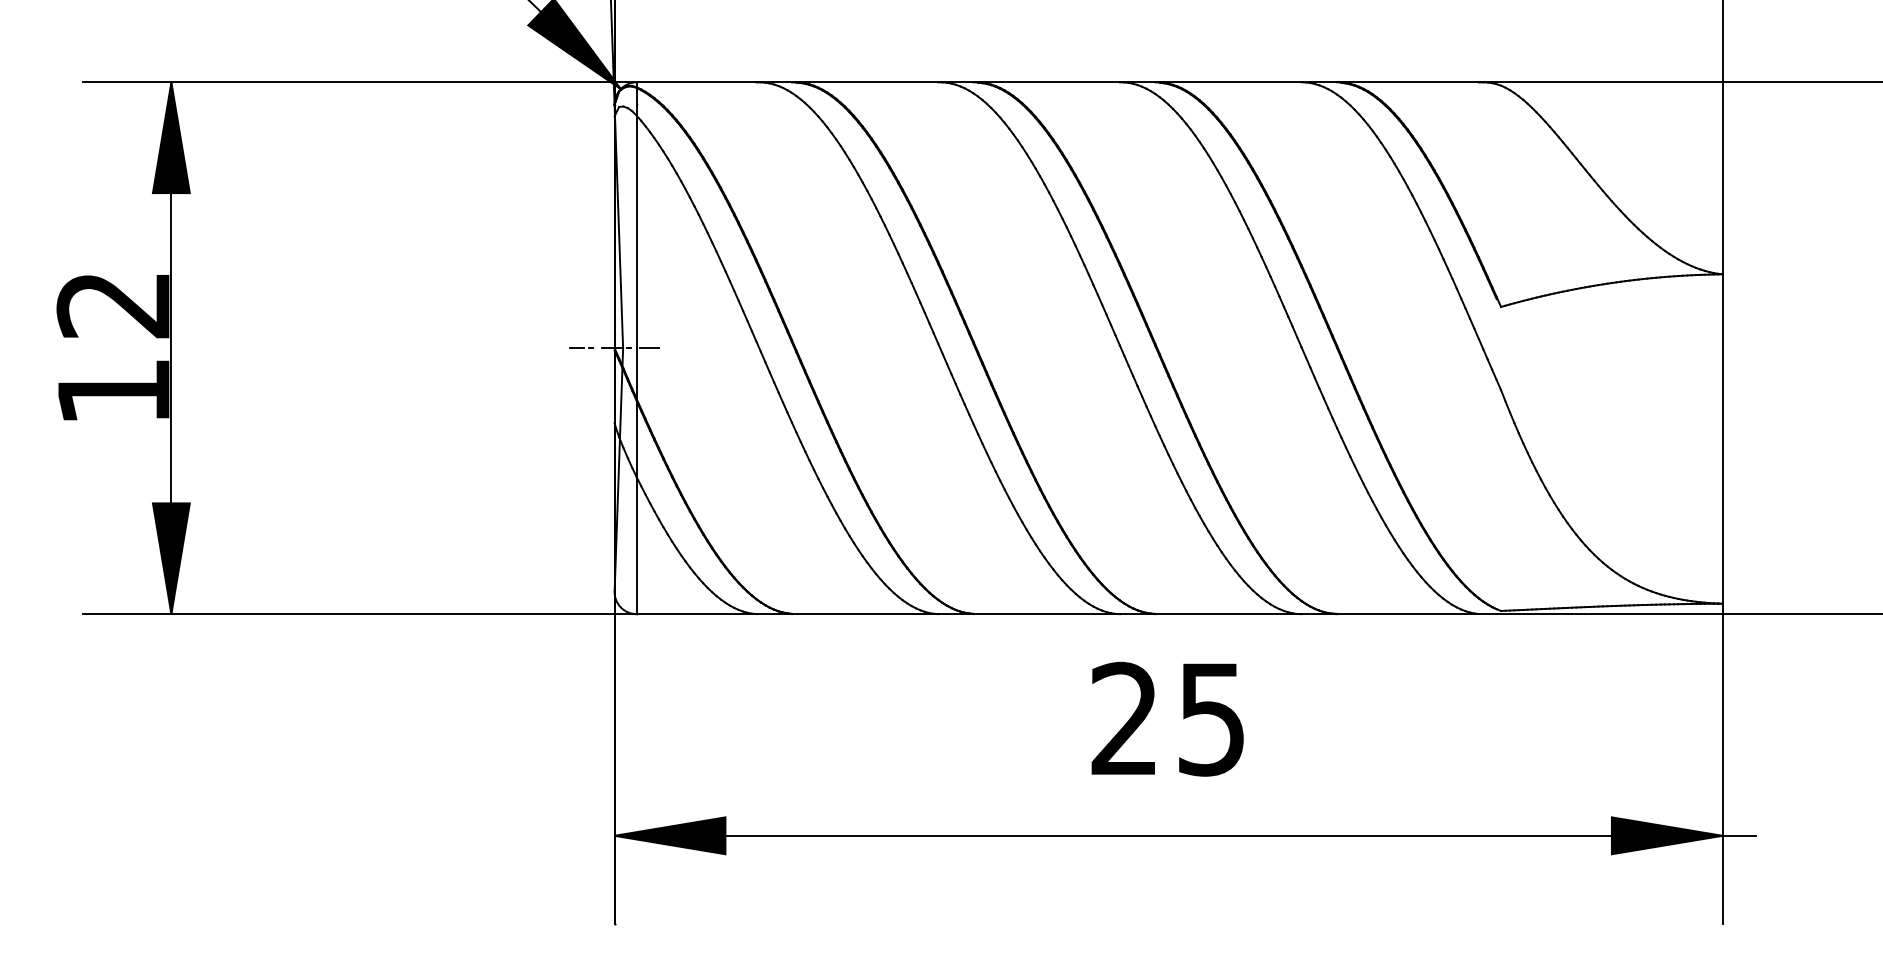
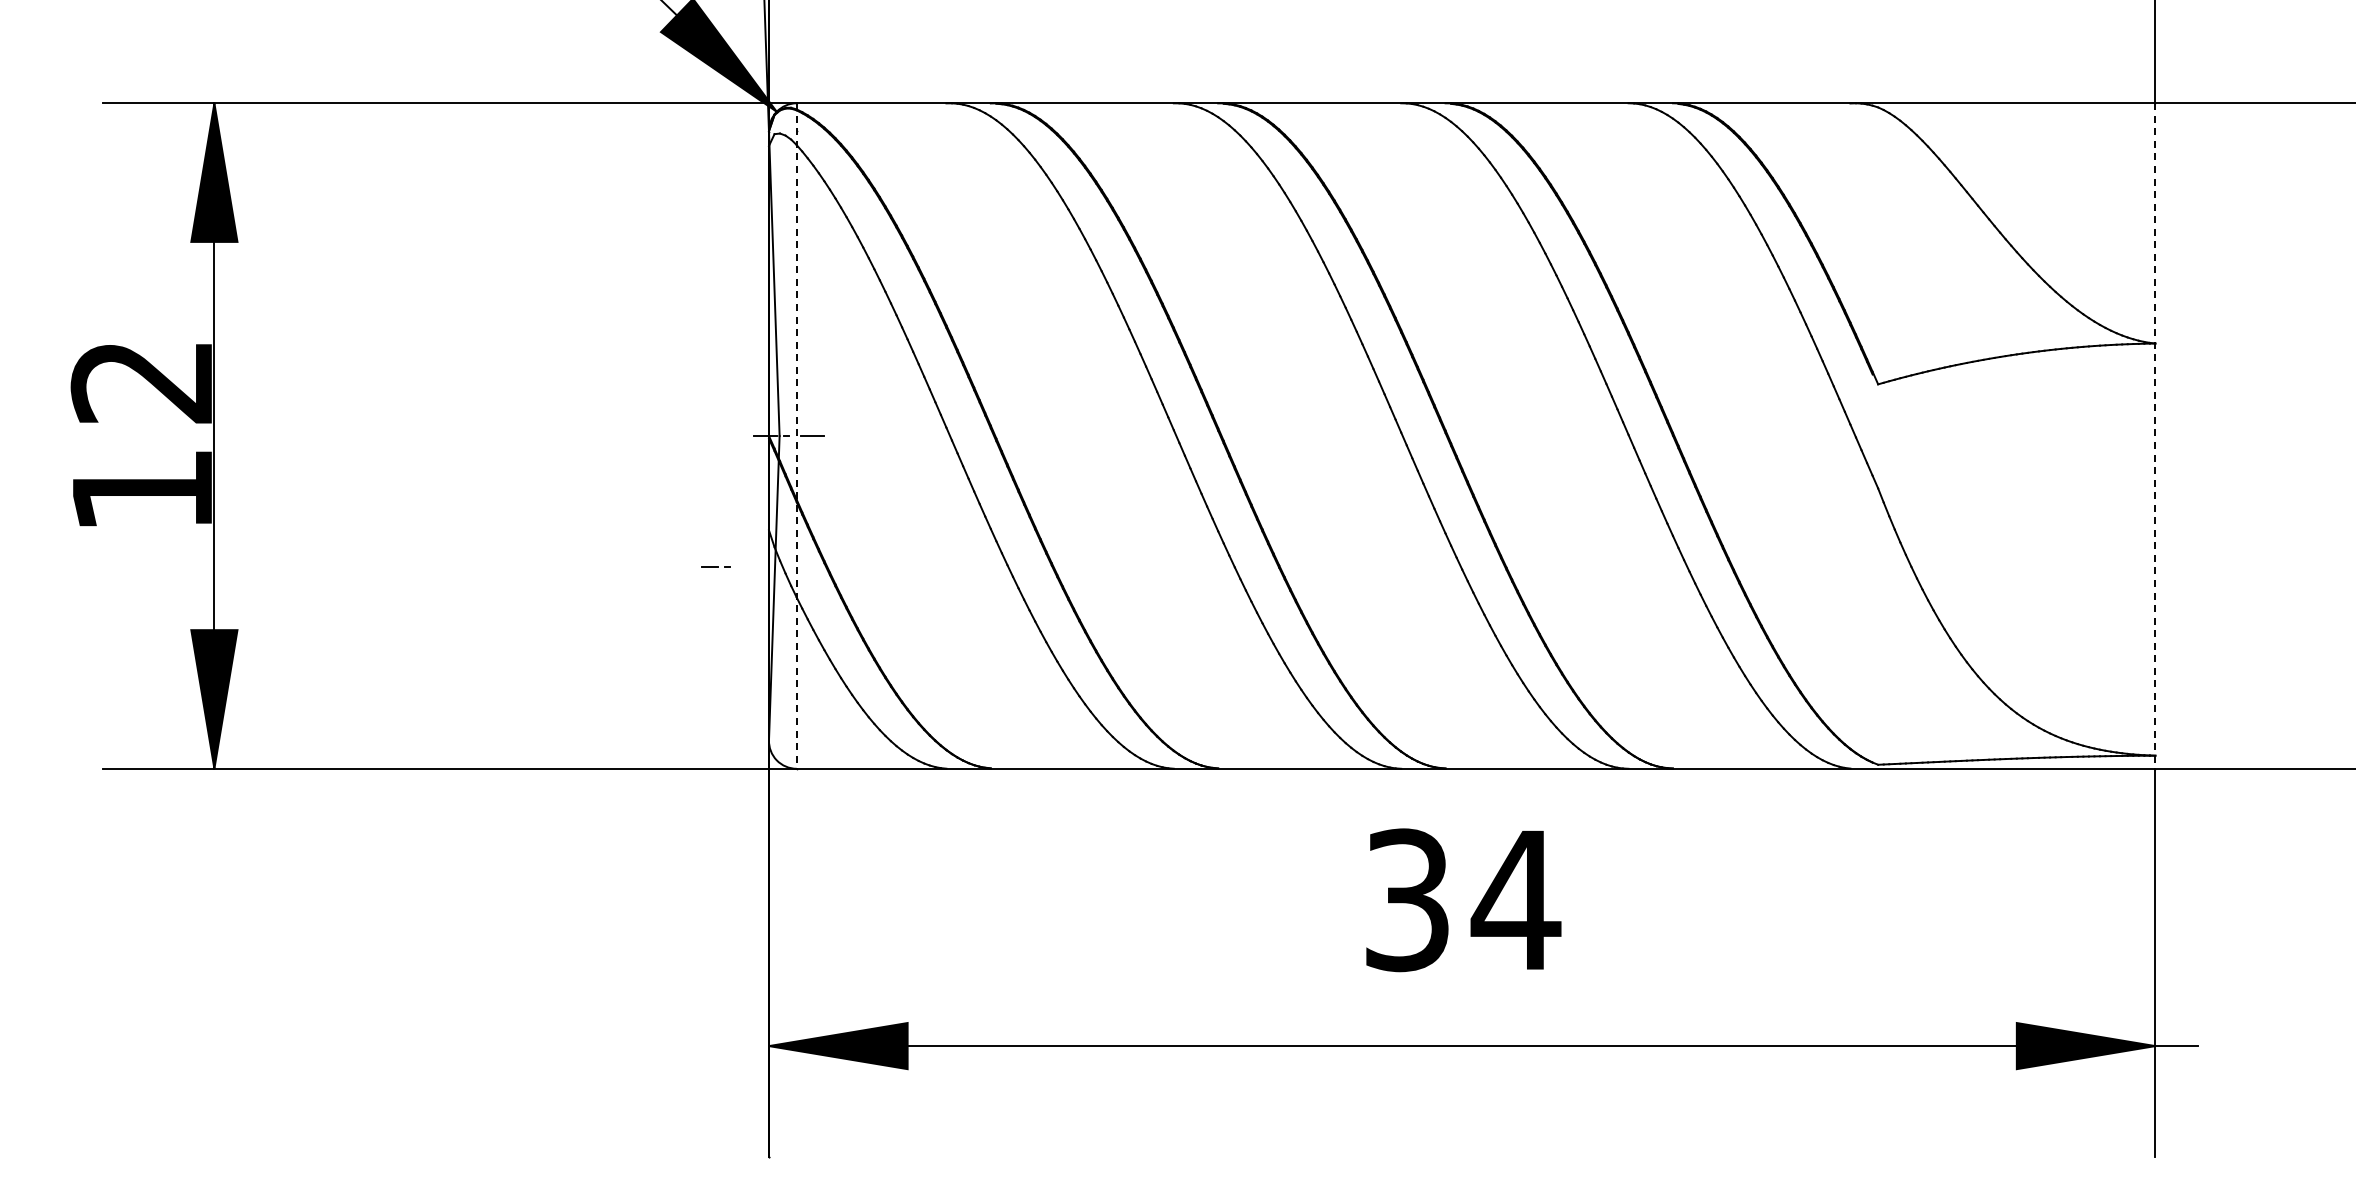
line: (581, 347) -> (715, 566), moved
line: (636, 348) -> (796, 436), solid -> dashed
line: (1722, 348) -> (2155, 436), solid -> dashed
text: (1169, 719) -> (1463, 900), 25 -> 34

